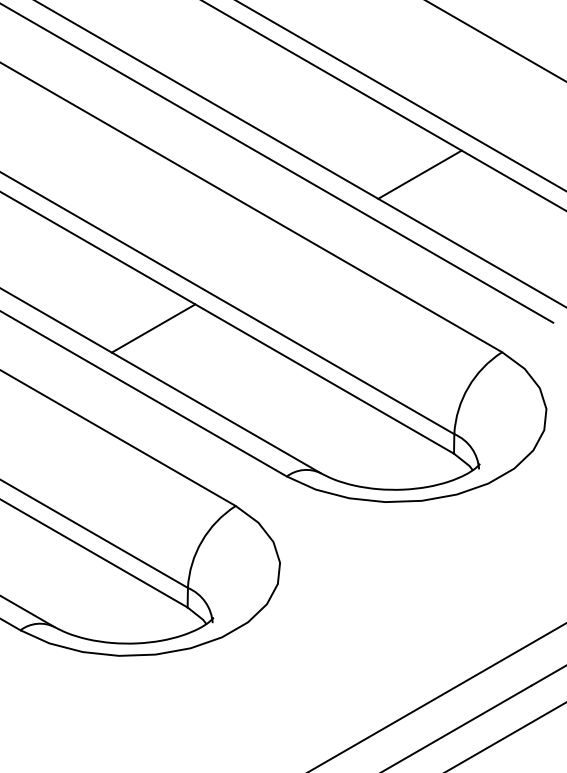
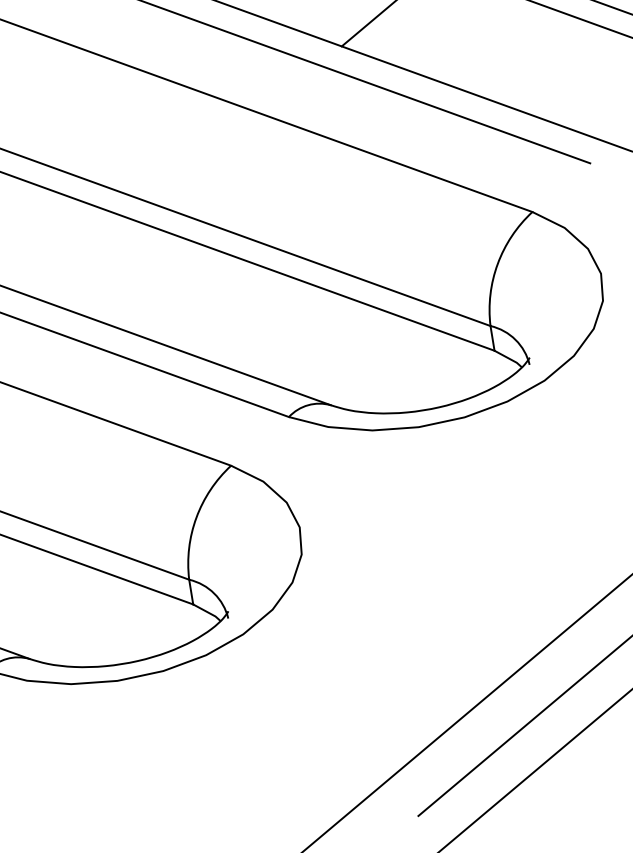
line: (153, 328) -> (87, 260), removed

